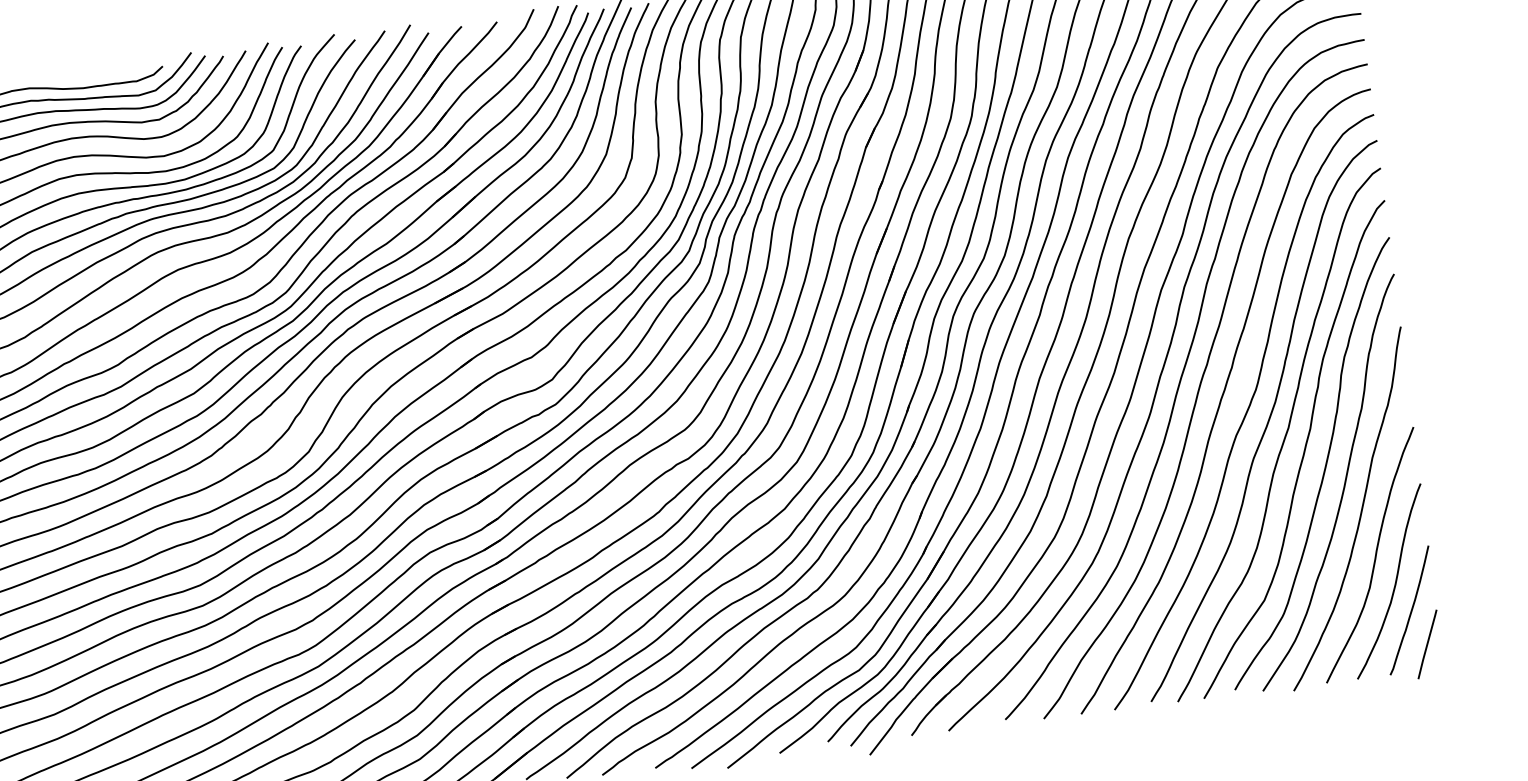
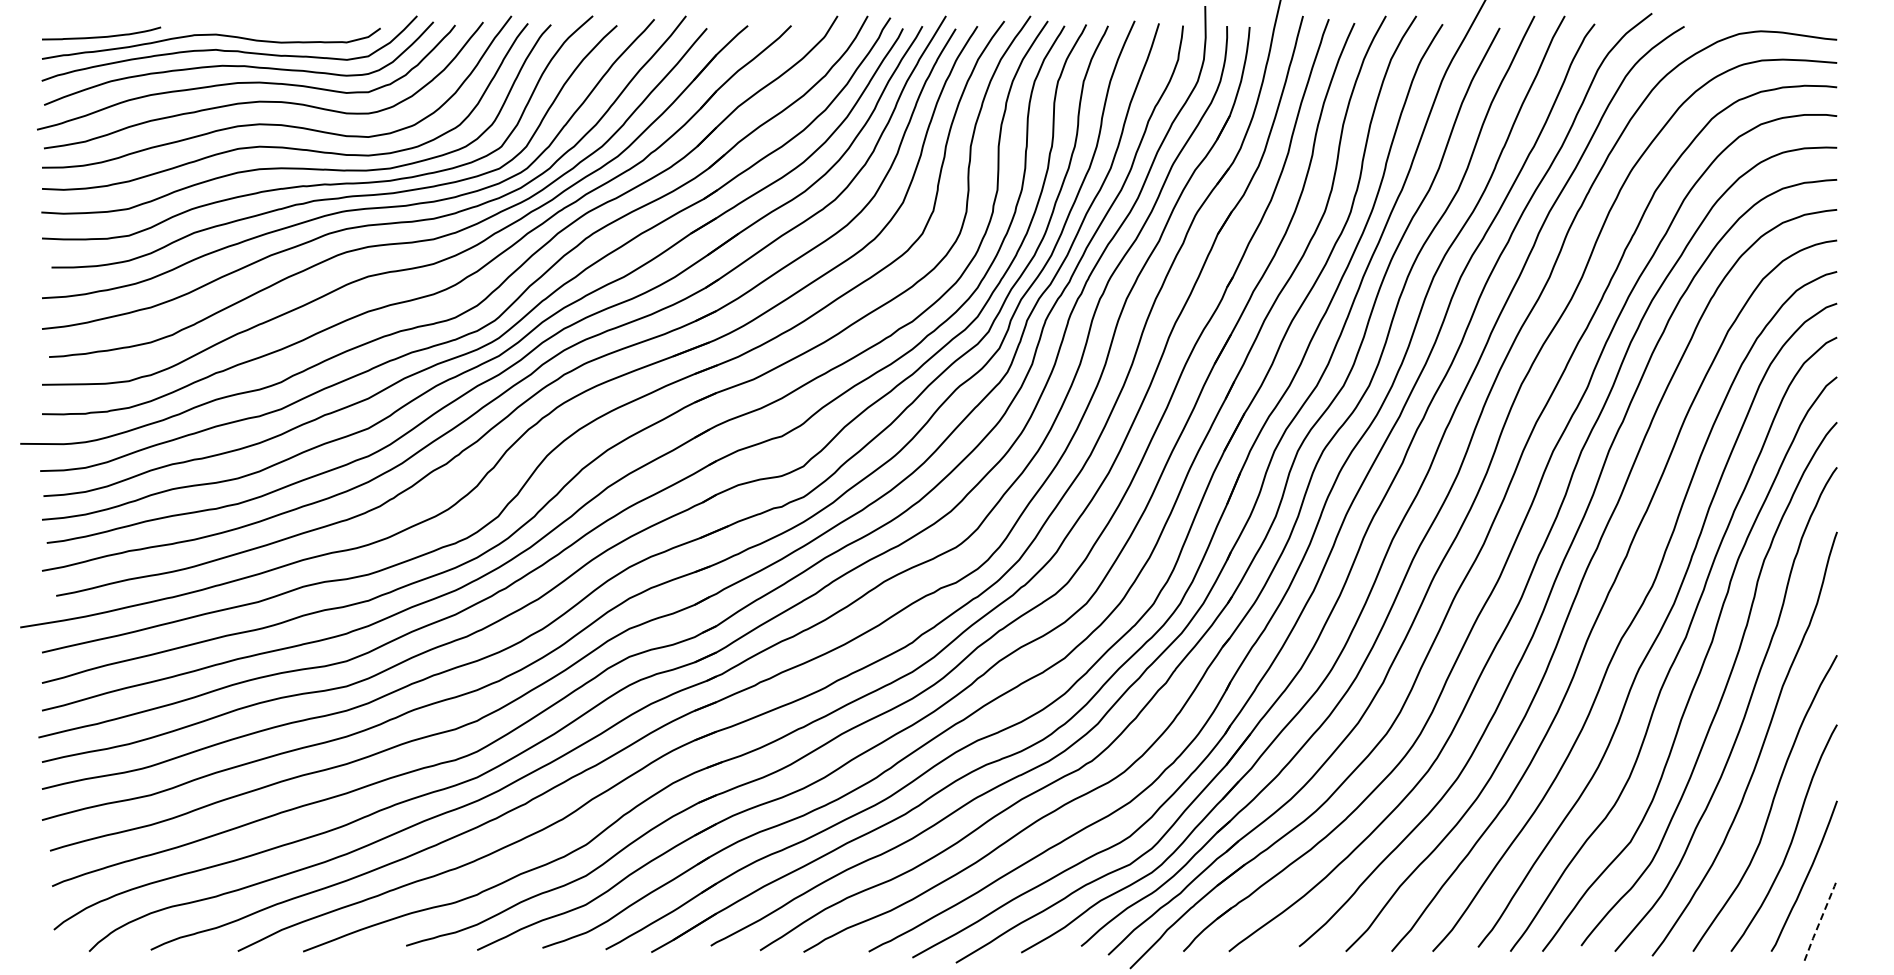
line: (1427, 643) -> (1820, 919), solid -> dashed

